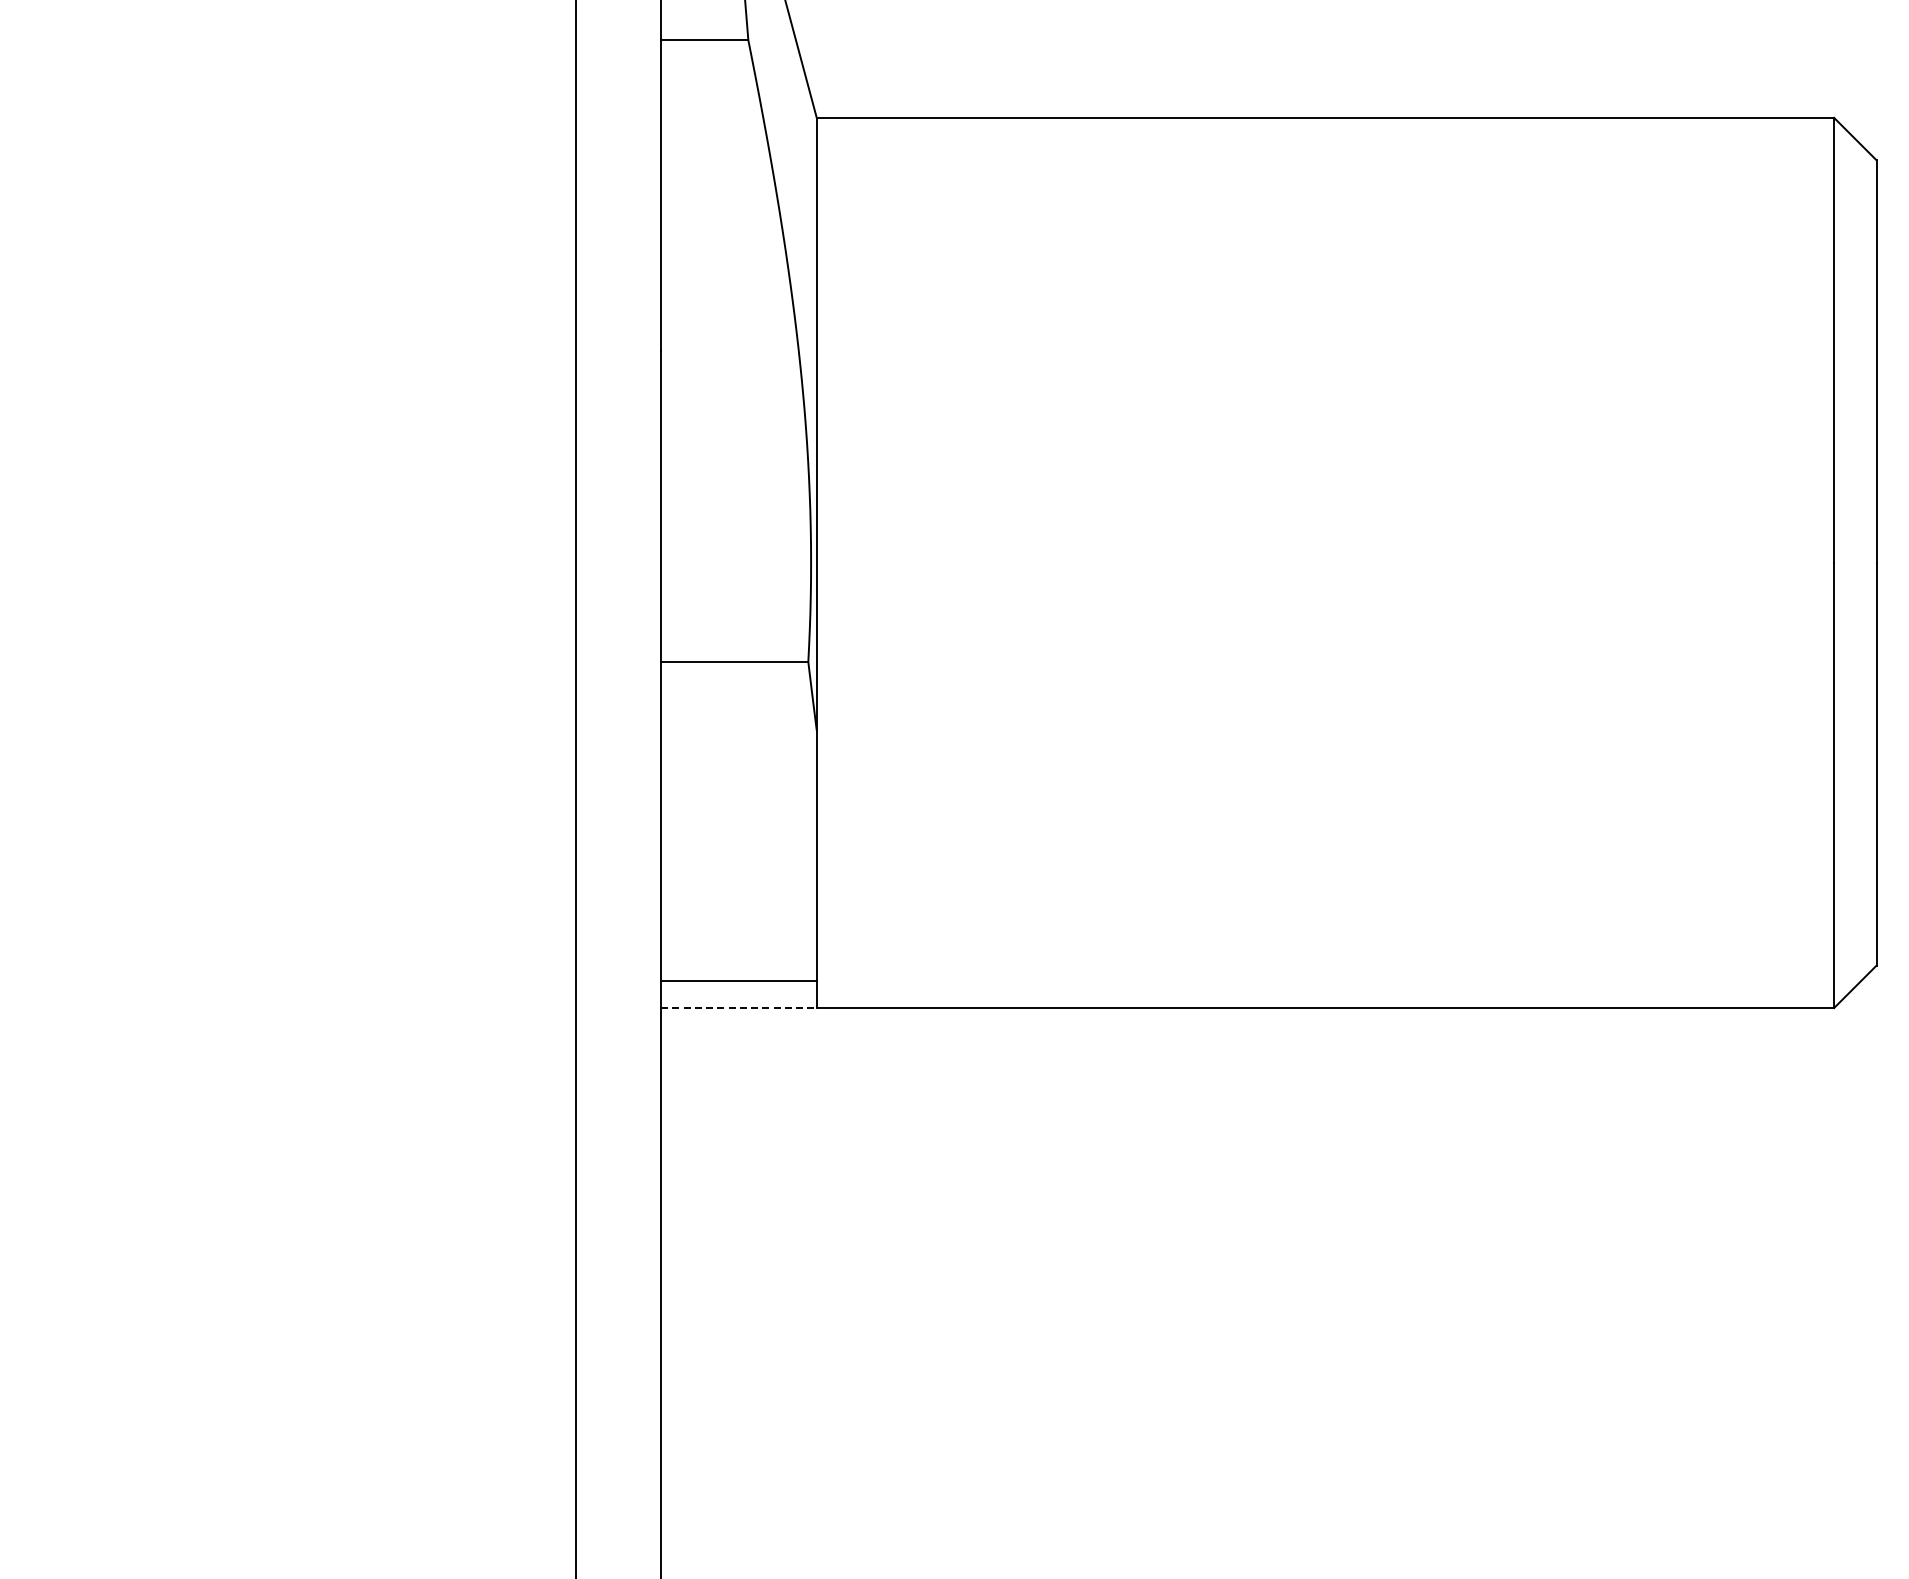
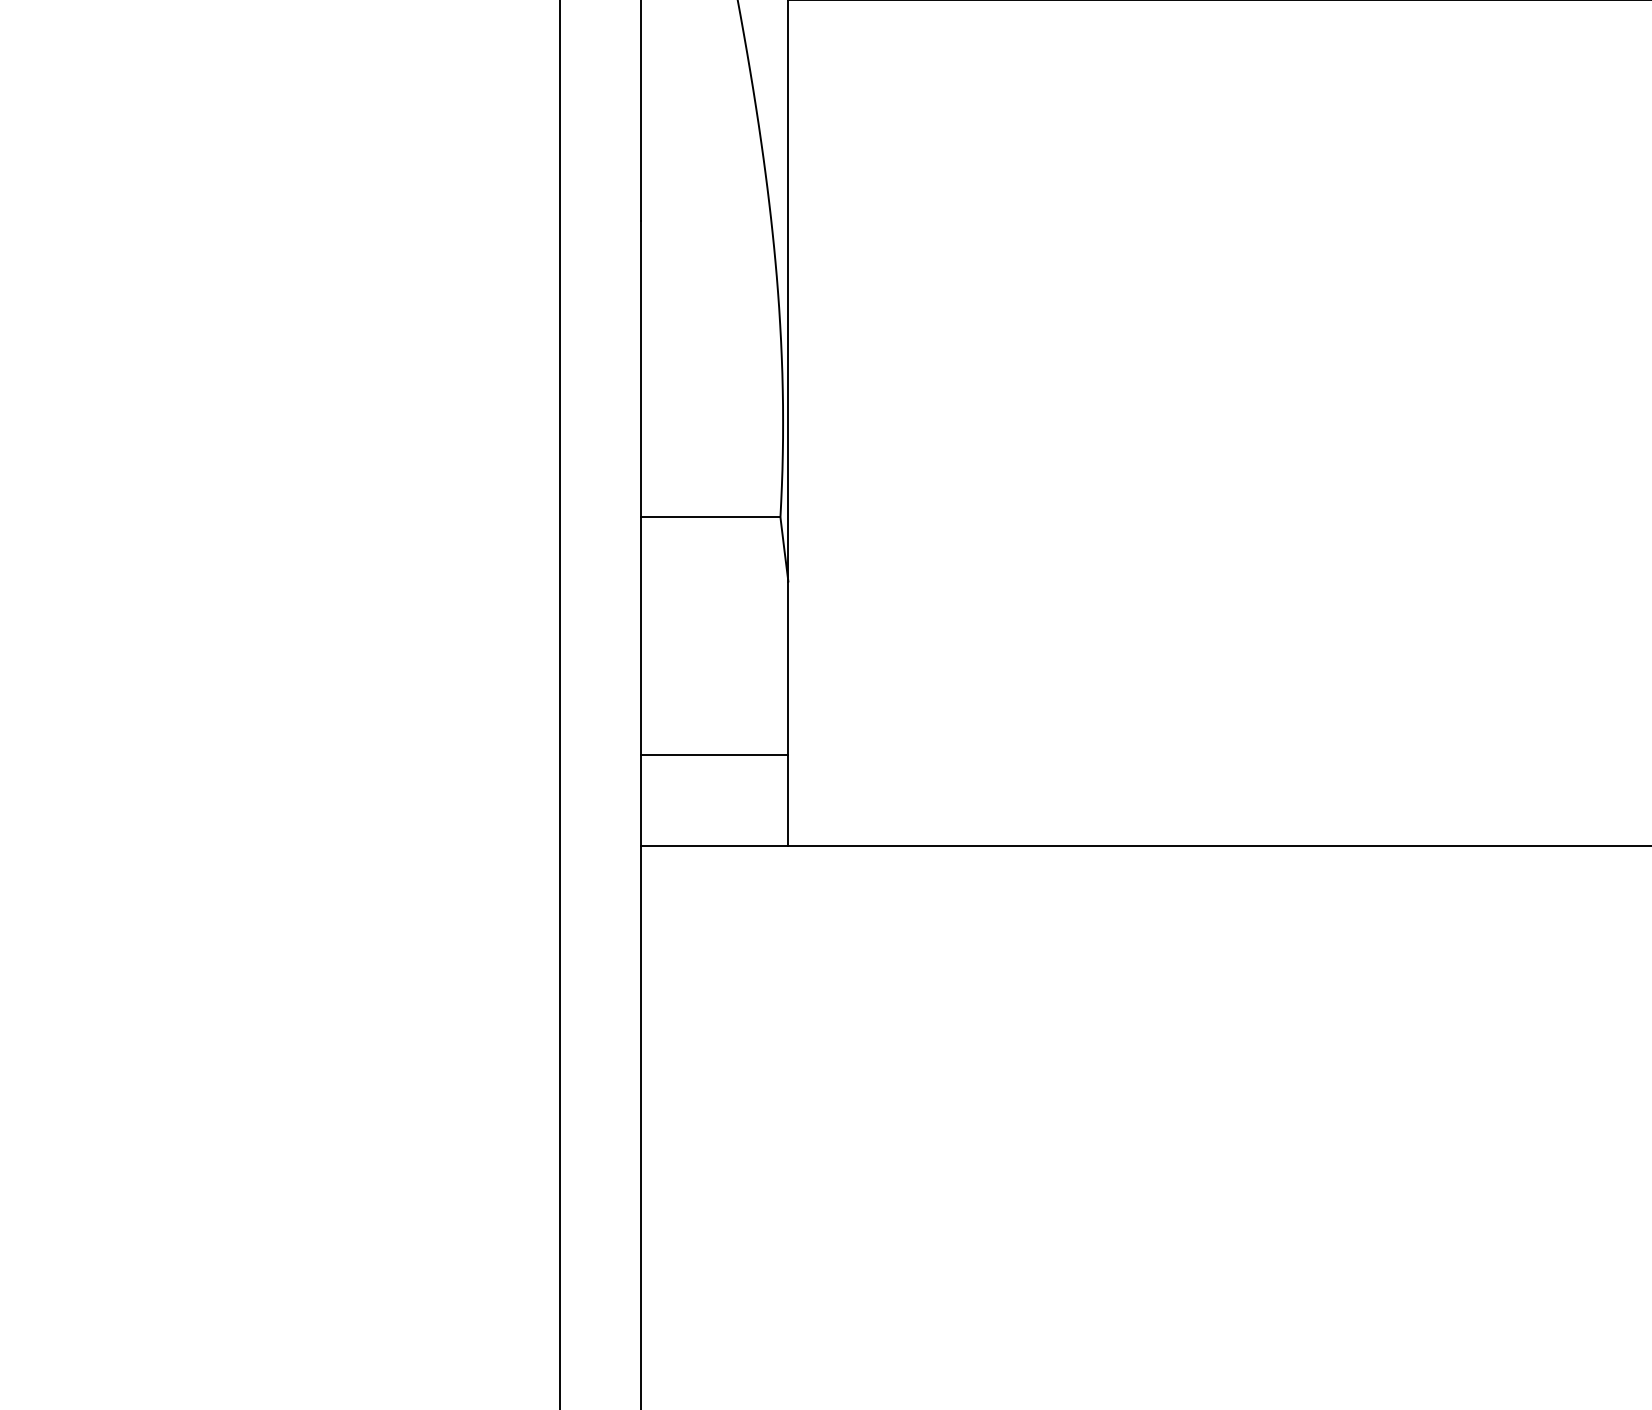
line: (738, 981) -> (714, 754), moved
line: (738, 1008) -> (714, 846), dashed -> solid

